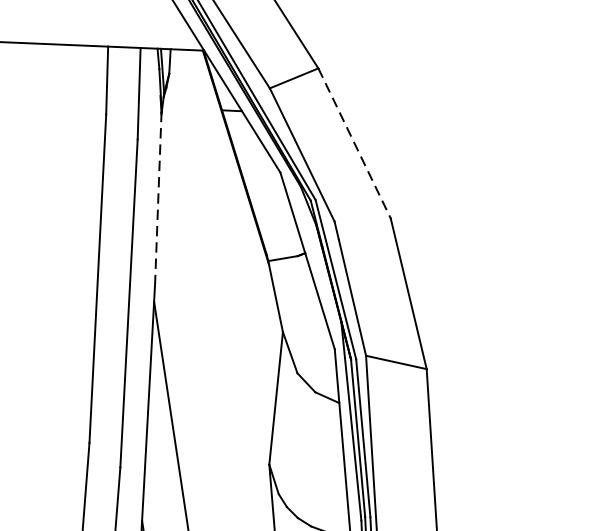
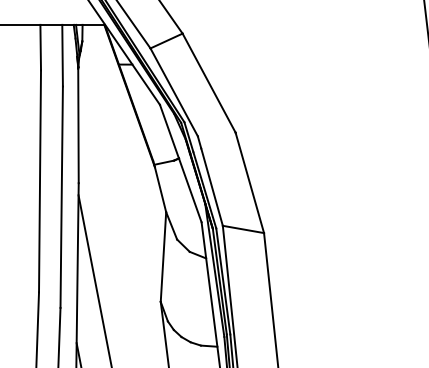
line: (355, 144) -> (209, 83), dashed -> solid
line: (158, 198) -> (78, 125), dashed -> solid

